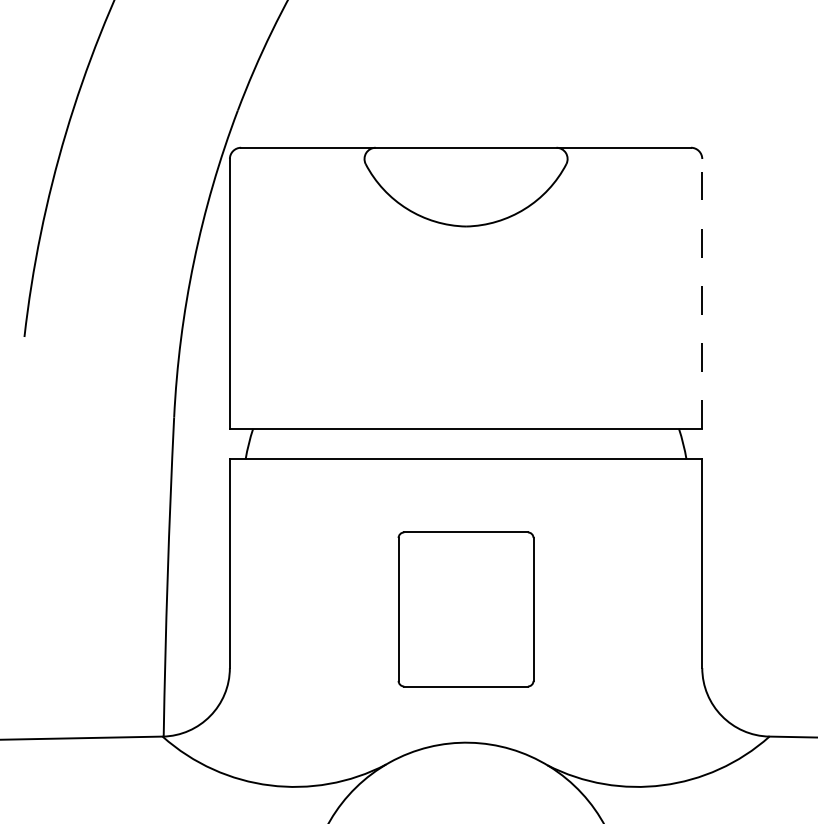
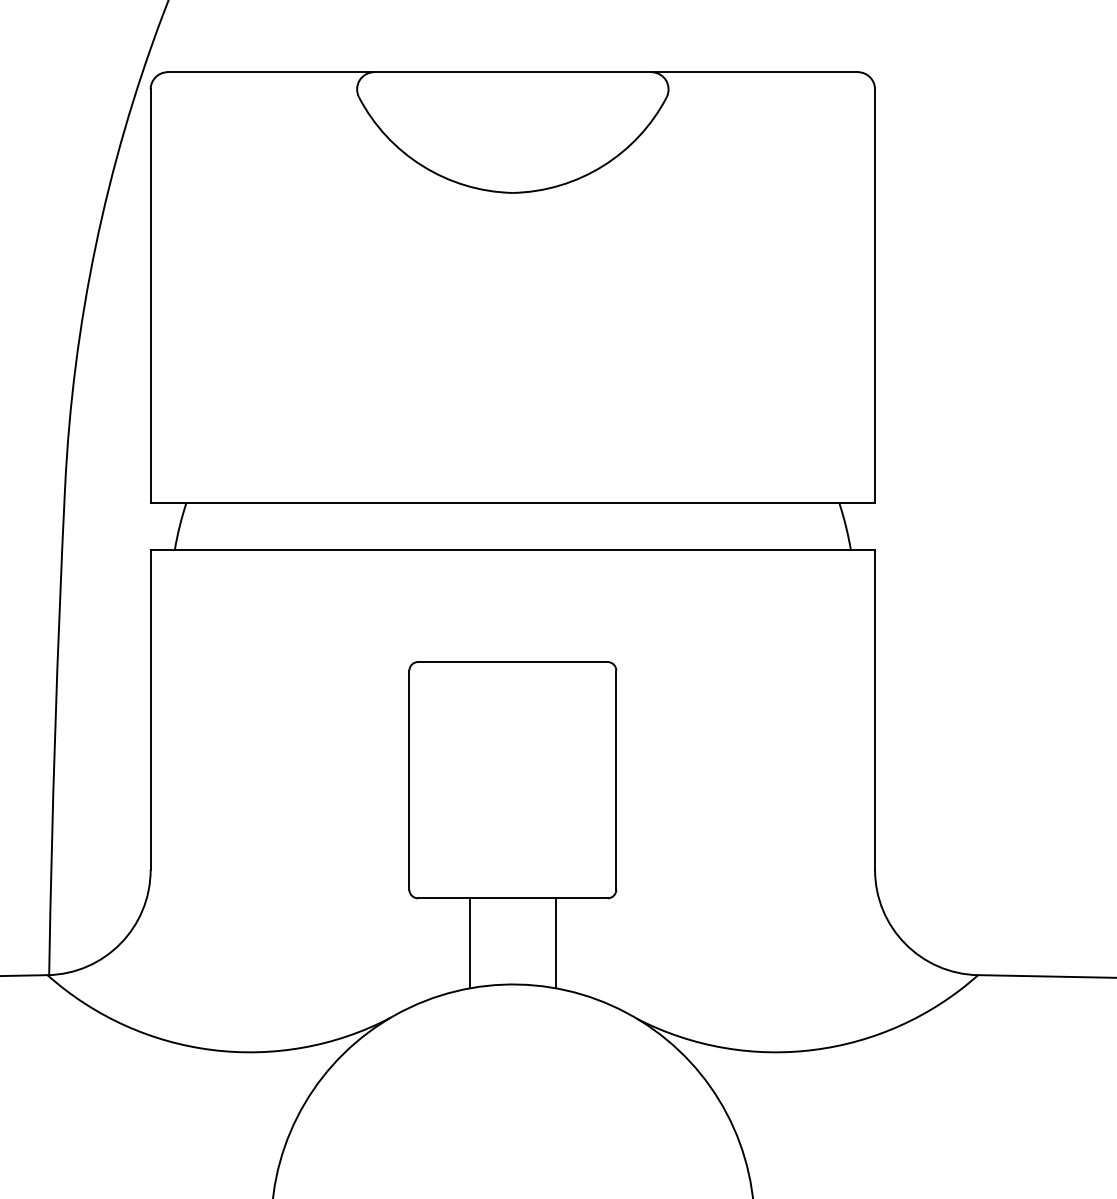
line: (702, 293) -> (875, 295), dashed -> solid
line: (437, 715) -> (469, 942), added
line: (494, 715) -> (556, 942), added

